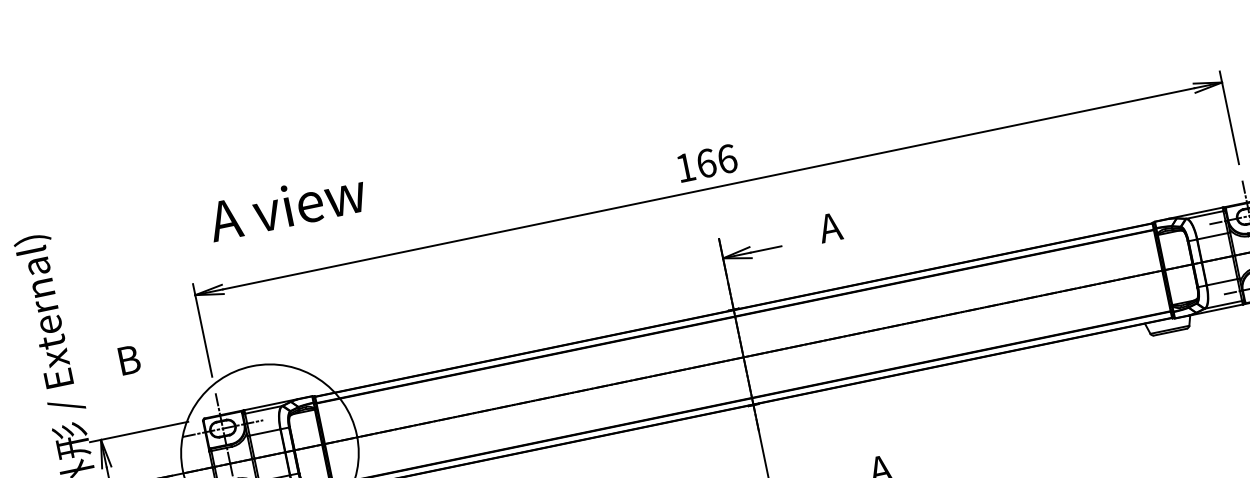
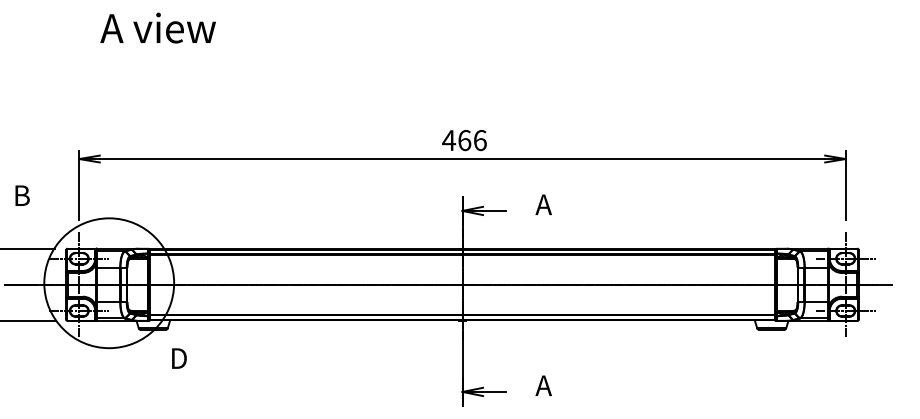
text: (686, 167) -> (449, 140), 166 -> 466
text: (286, 205) -> (157, 27), moved

